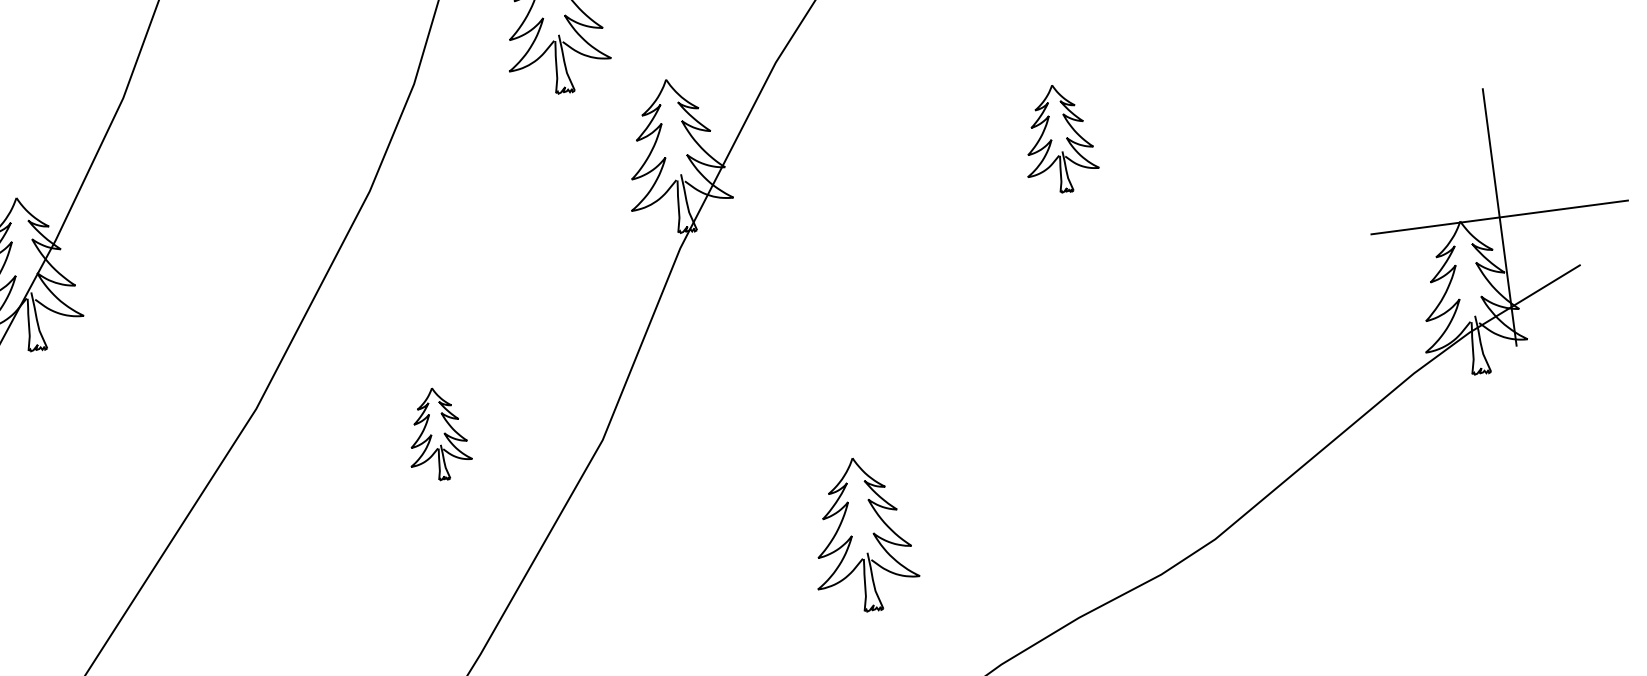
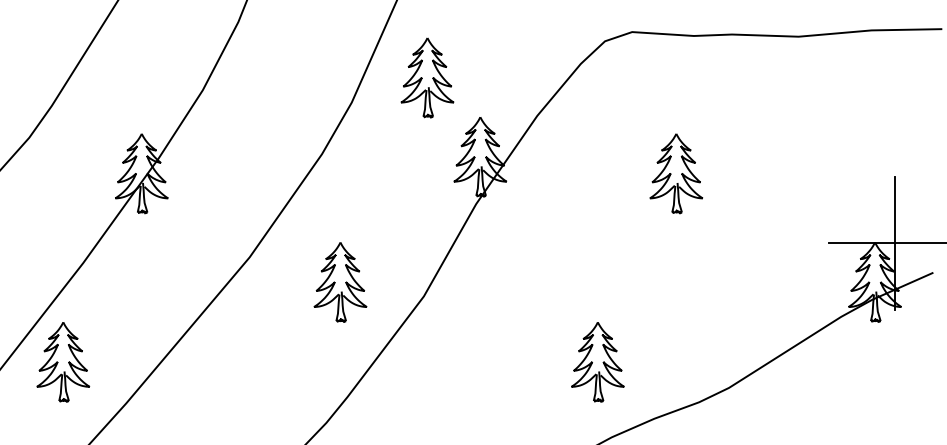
part: (1059, 138) -> (676, 173), size x1.43
part: (438, 434) -> (340, 282), size x1.67
part: (862, 535) -> (597, 362), moved

